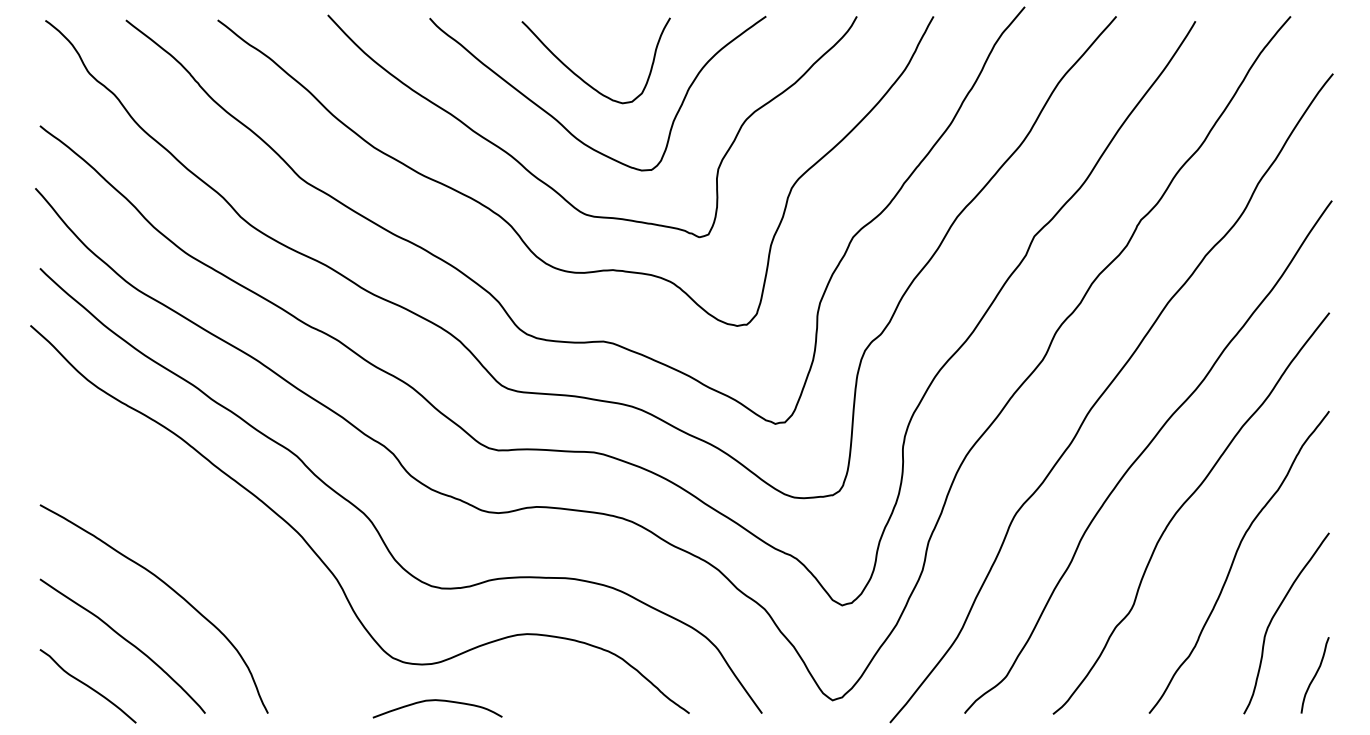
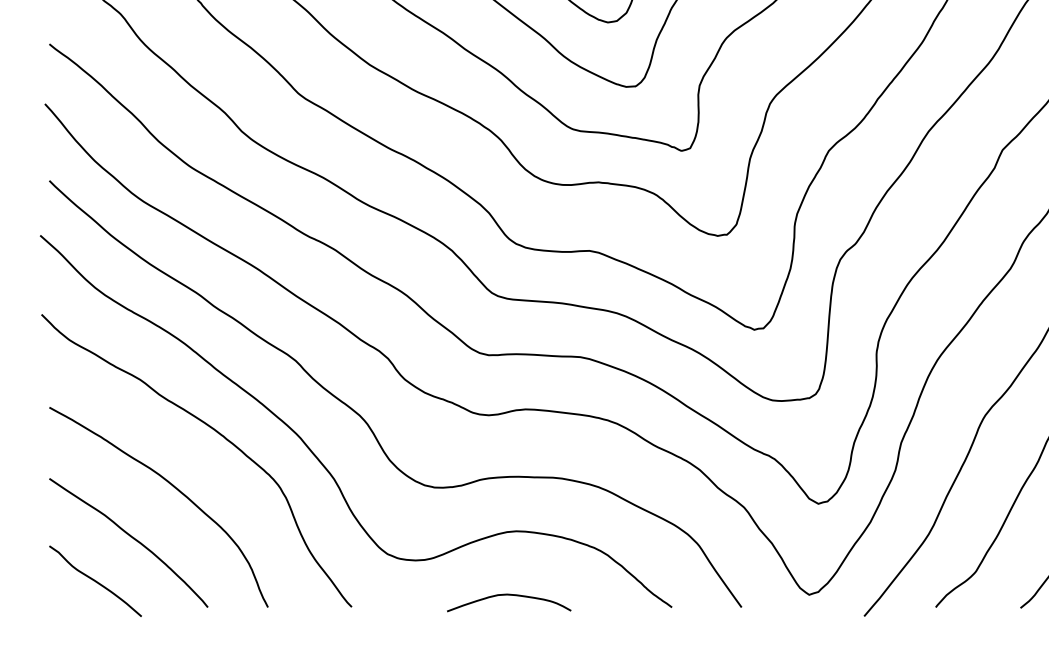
curve: (213, 530) -> (215, 431), added
curve: (437, 701) -> (509, 595), moved

